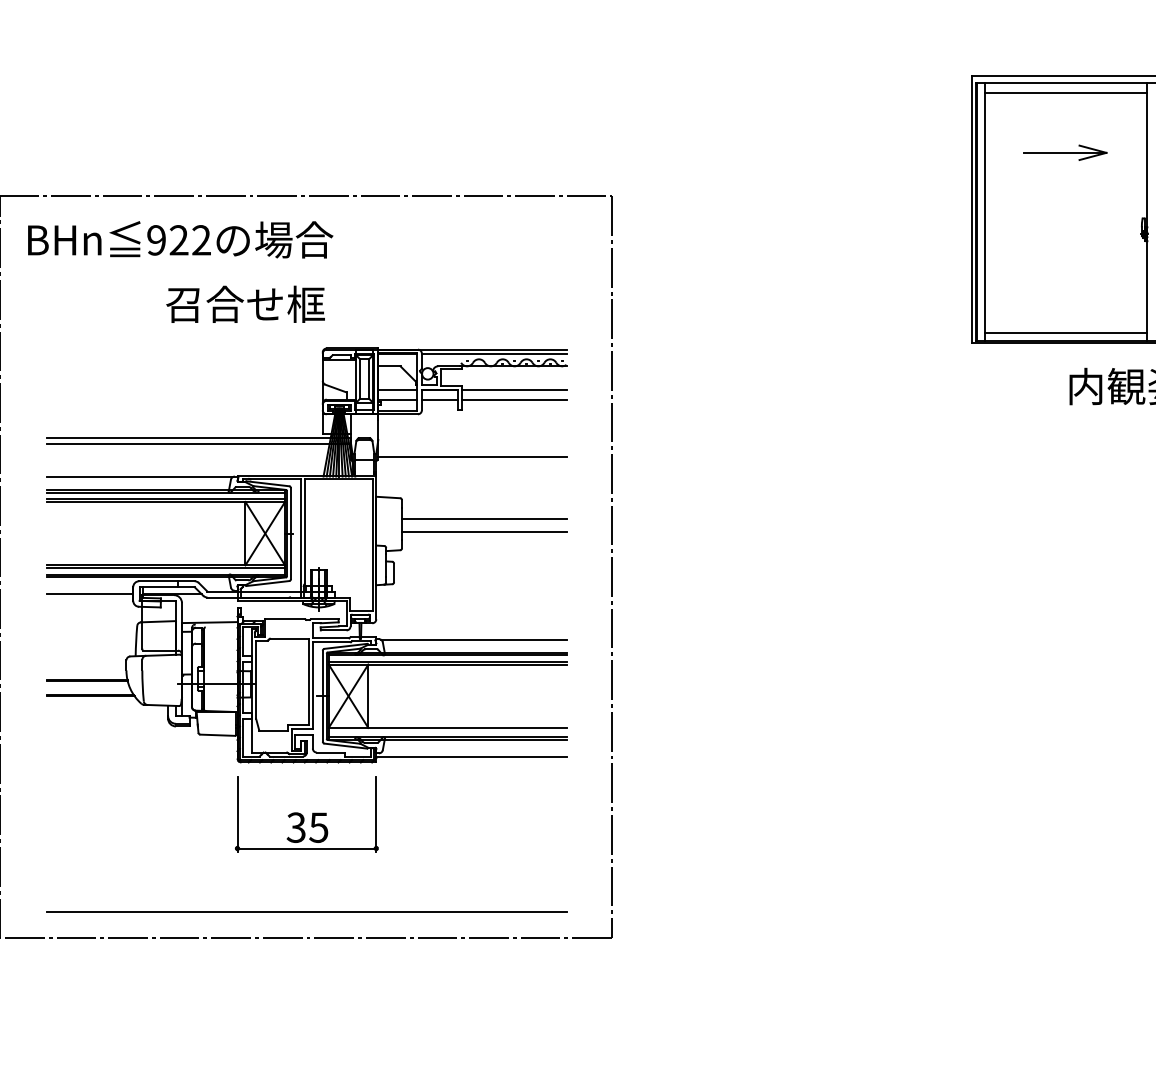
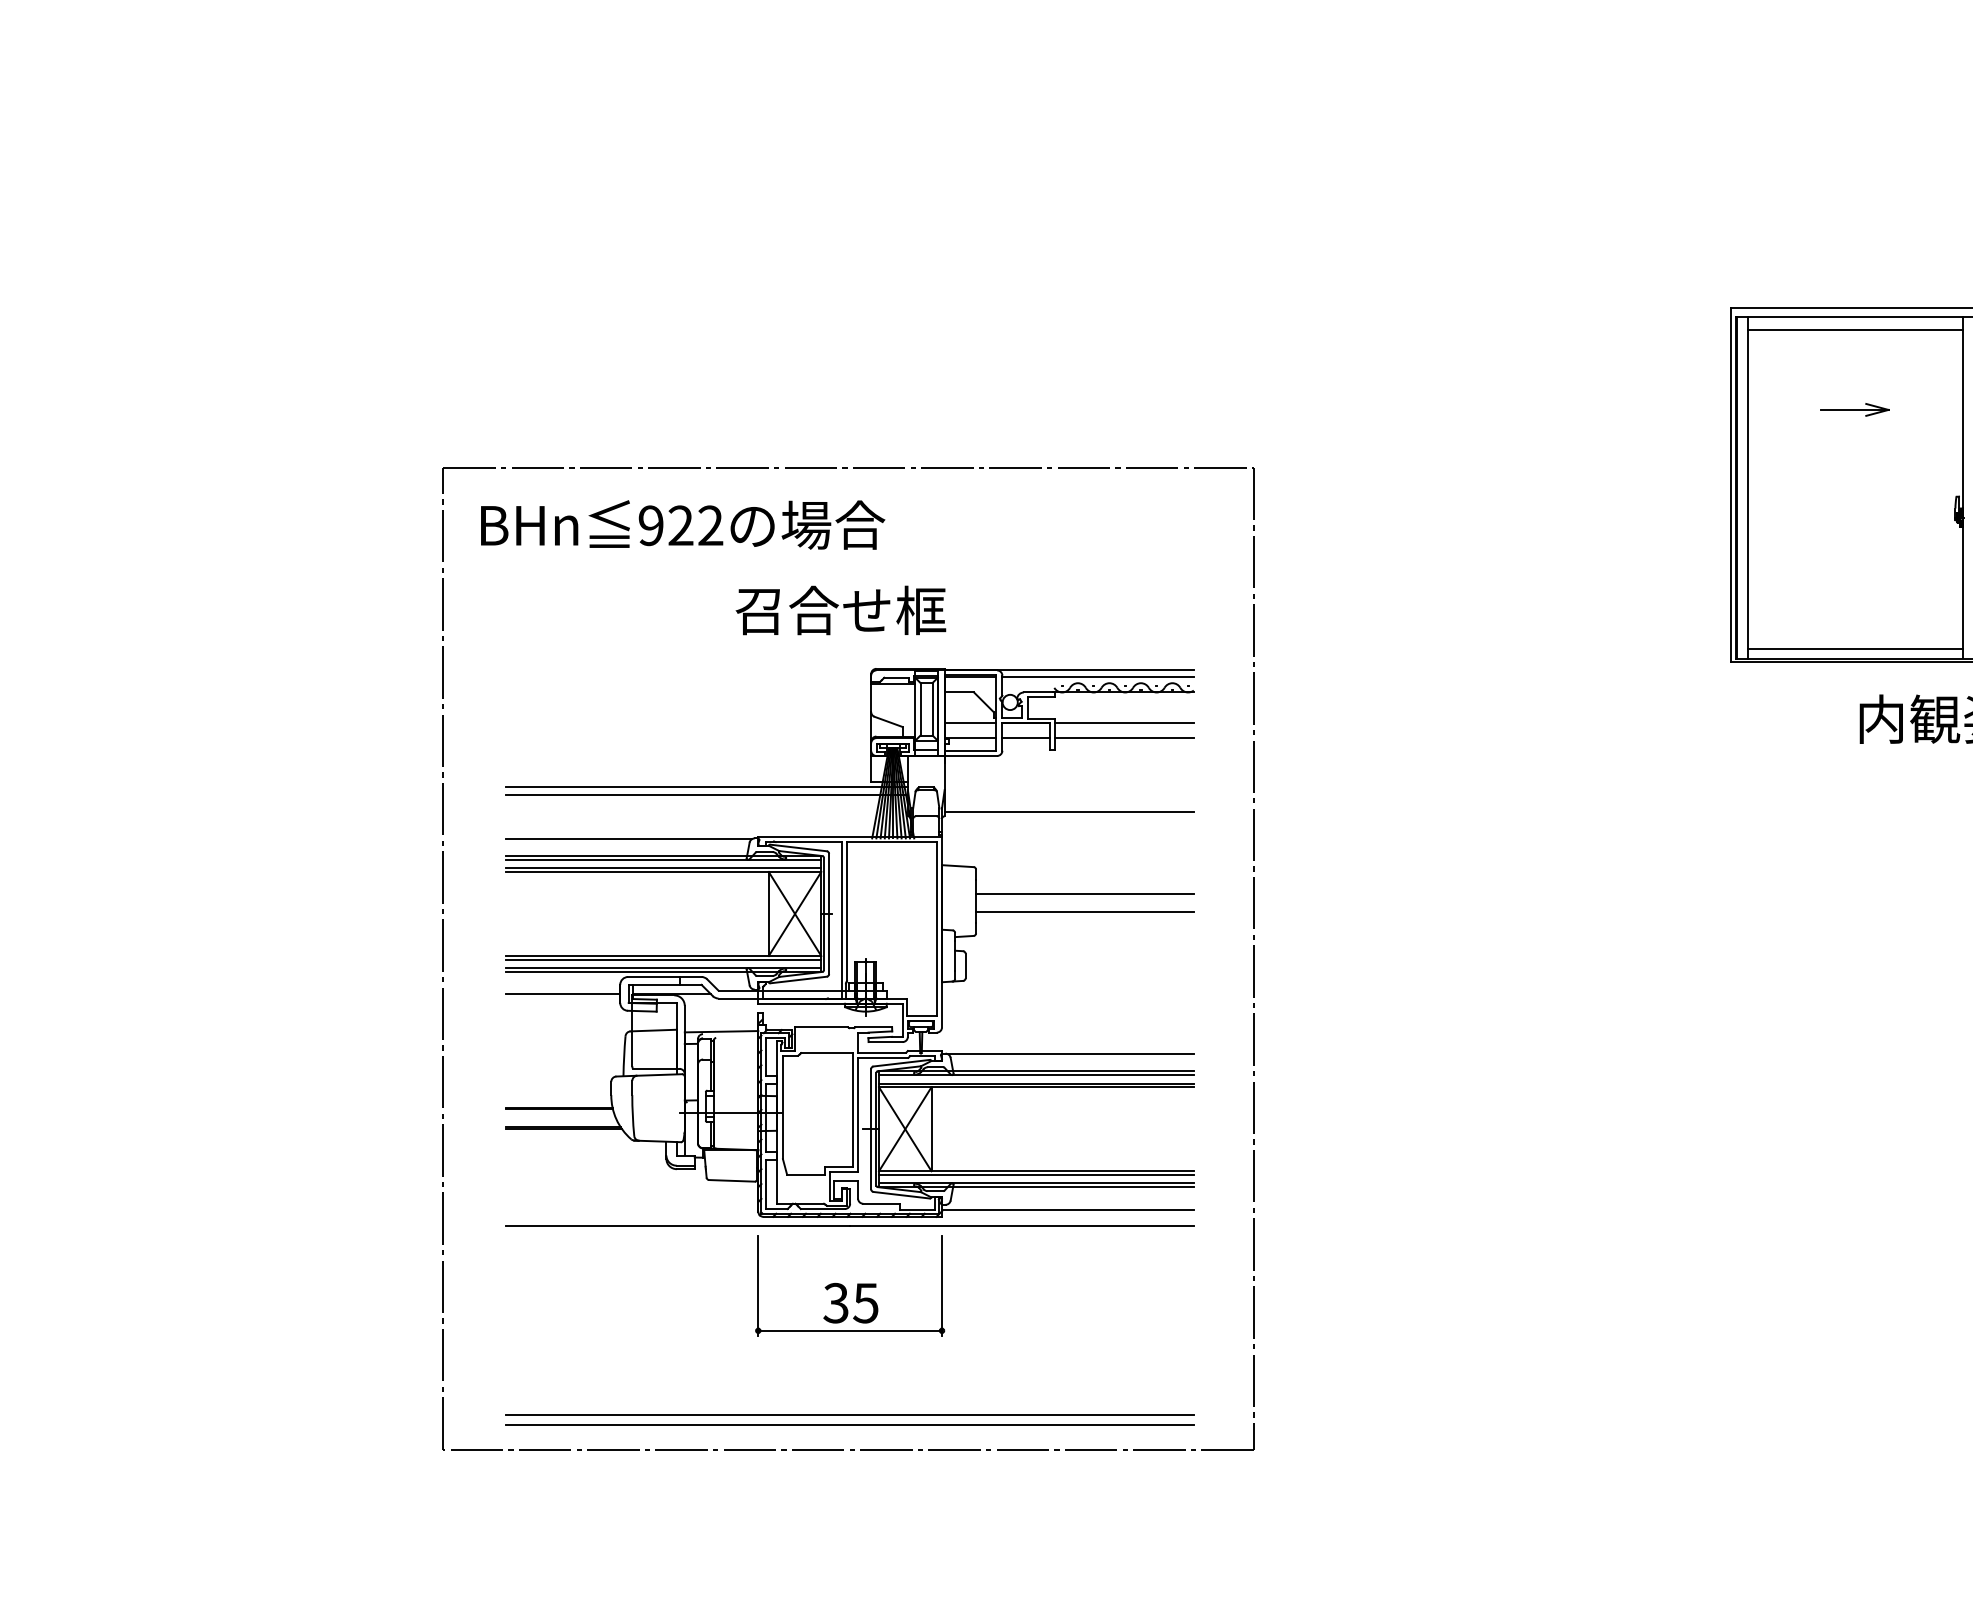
part: (1065, 152) -> (1854, 409), size x0.62
text: (245, 304) -> (840, 610), moved
line: (447, 730) -> (1036, 1174), added
line: (306, 768) -> (849, 1225), added
line: (306, 920) -> (849, 1425), added

